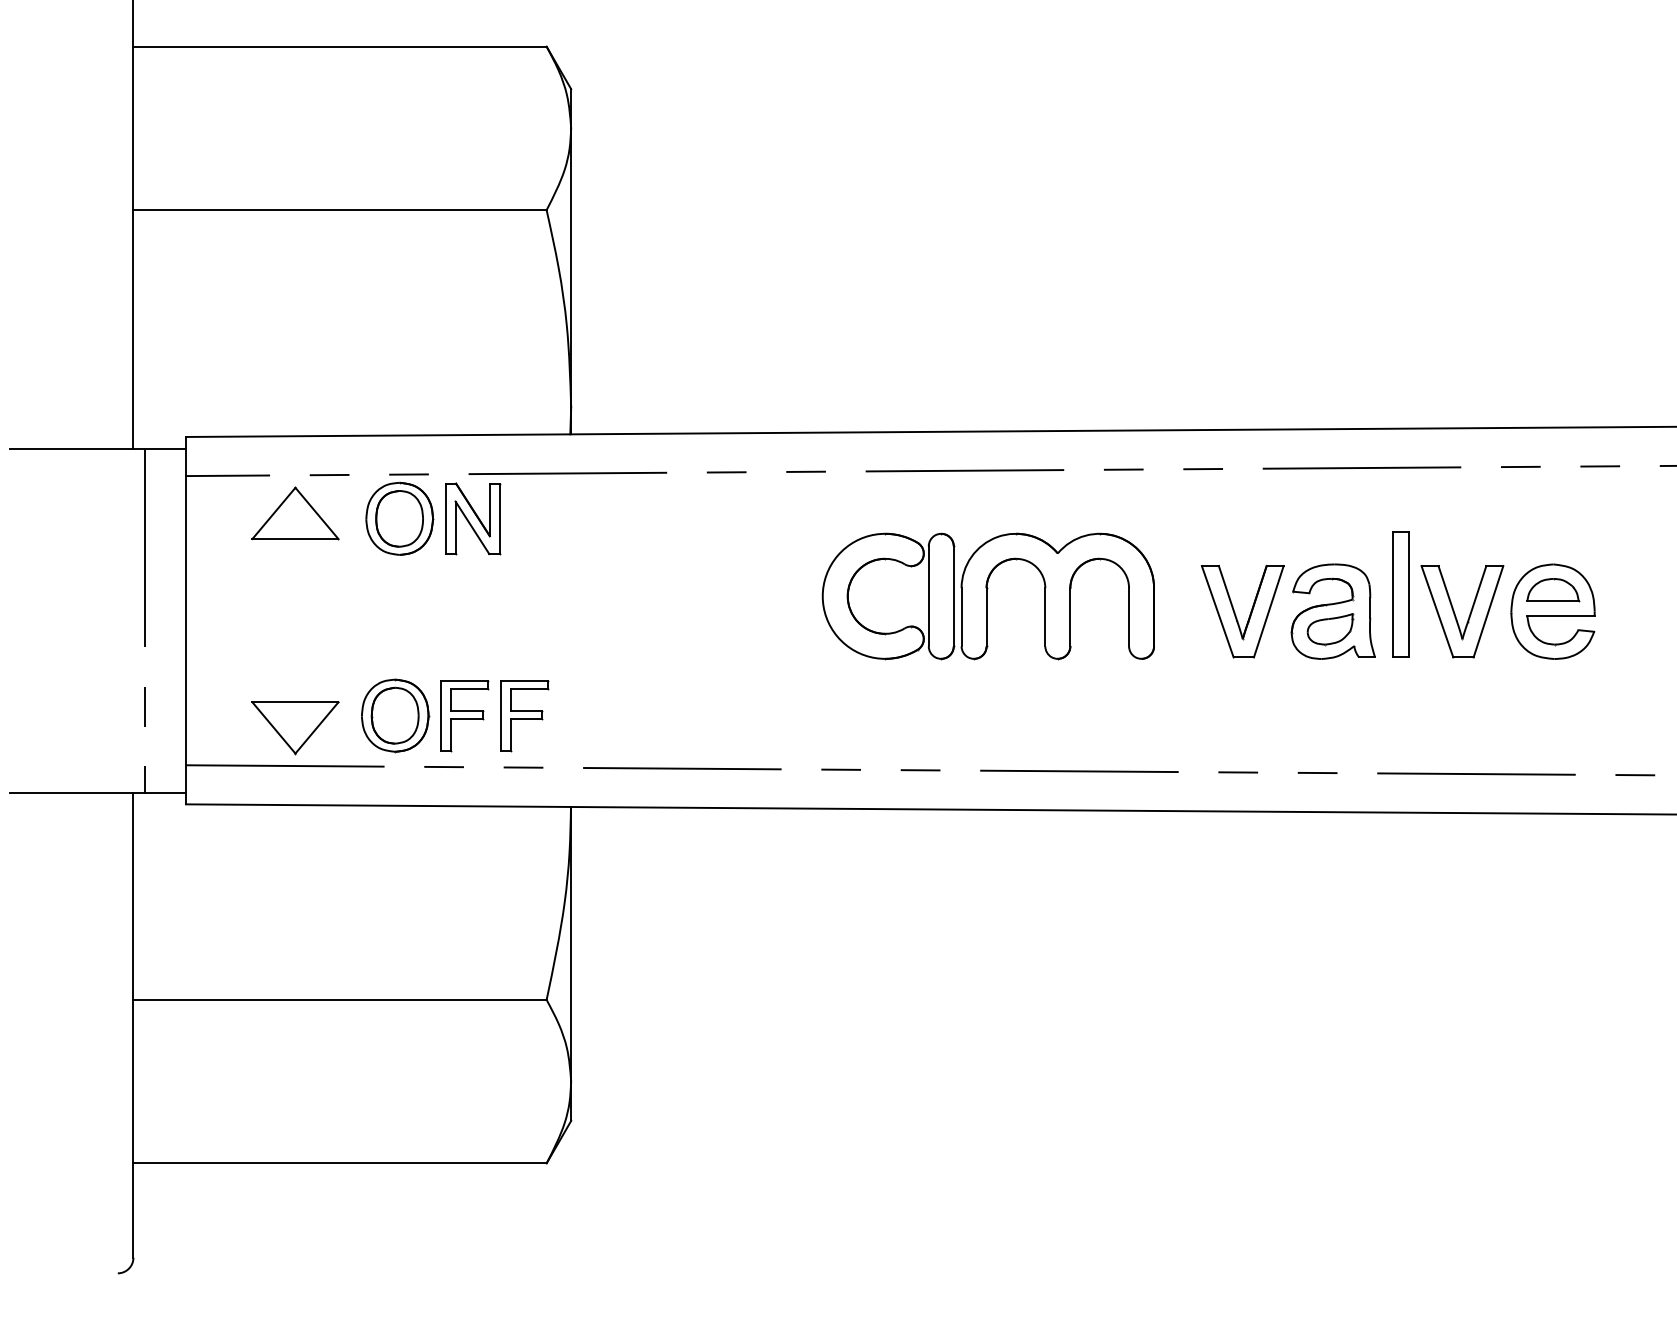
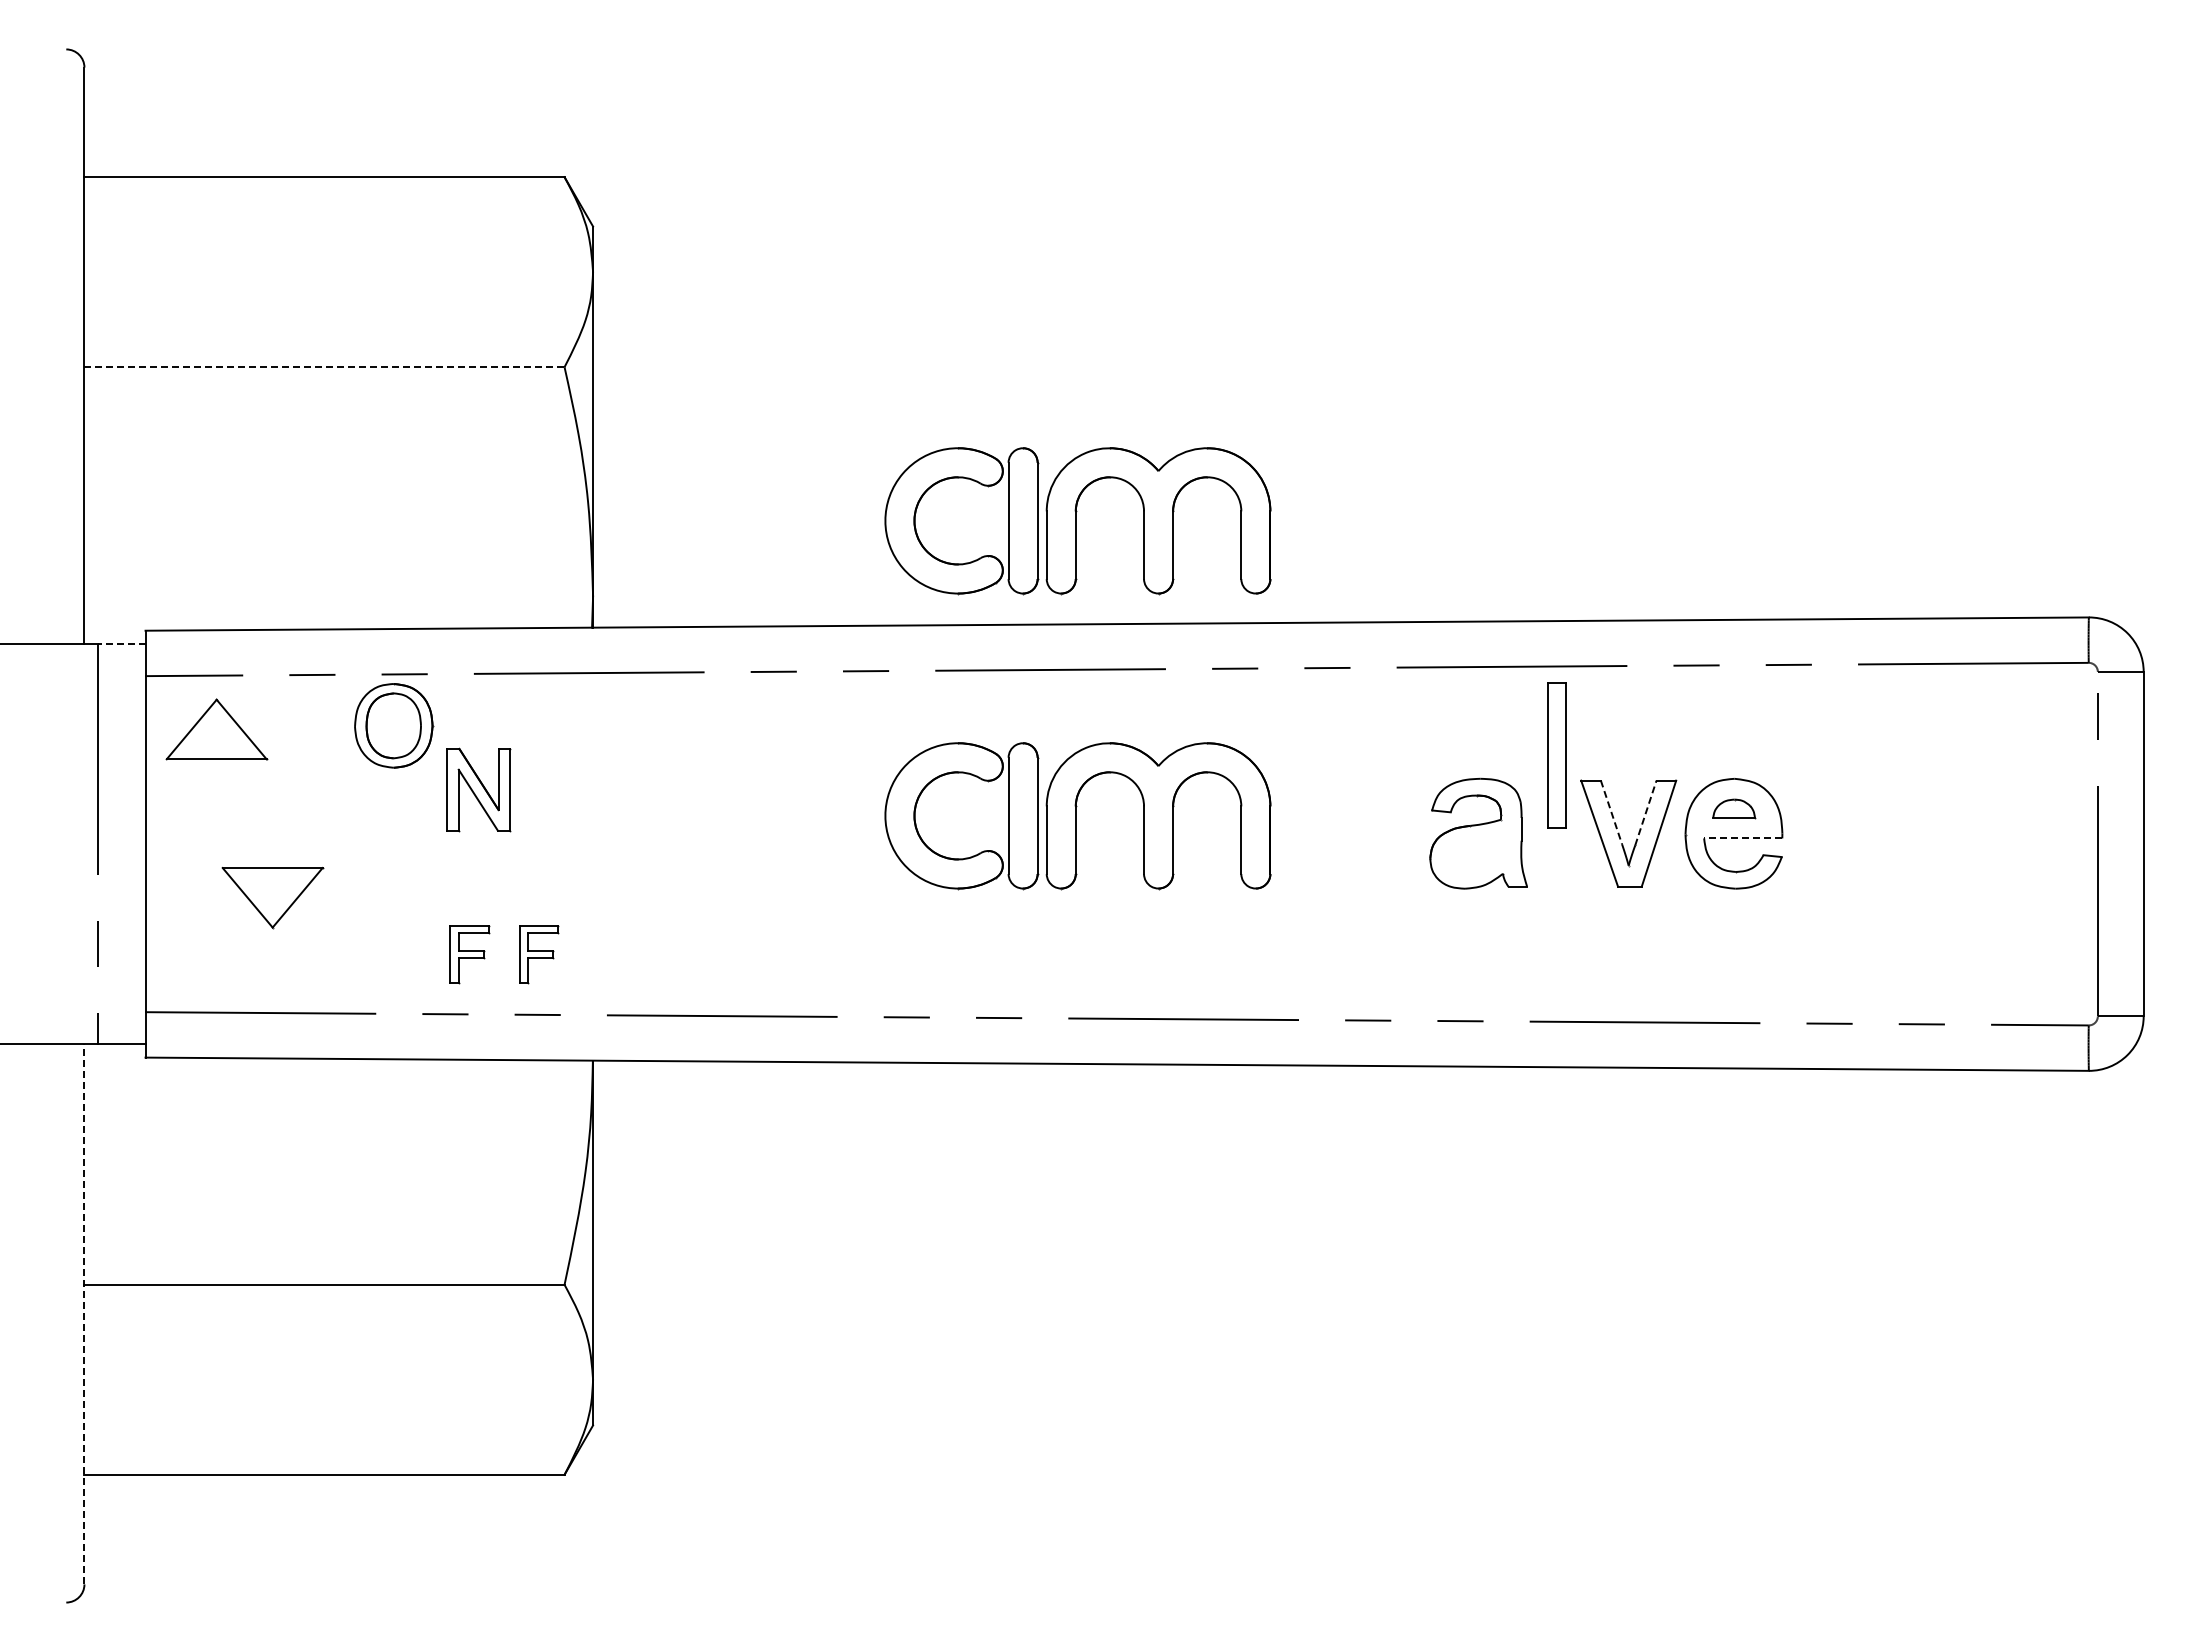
line: (340, 210) -> (325, 367), solid -> dashed
part: (988, 342) -> (1077, 521), added
line: (165, 448) -> (121, 644), solid -> dashed
part: (295, 513) -> (216, 729), moved
part: (472, 518) -> (478, 789), moved
part: (1553, 589) -> (1734, 808), size x0.7
line: (1447, 593) -> (1611, 812), solid -> dashed
line: (1477, 593) -> (1646, 812), solid -> dashed
part: (1400, 595) -> (1556, 755), moved
part: (1235, 614) -> (1365, 836), removed
line: (1560, 615) -> (1742, 838), solid -> dashed
part: (1330, 629) -> (1475, 854), removed
part: (395, 715) -> (388, 954), removed
part: (464, 715) -> (469, 954), size x0.7
part: (524, 715) -> (538, 954), size x0.7
part: (295, 728) -> (272, 898), moved
line: (133, 1024) -> (84, 1313), solid -> dashed

